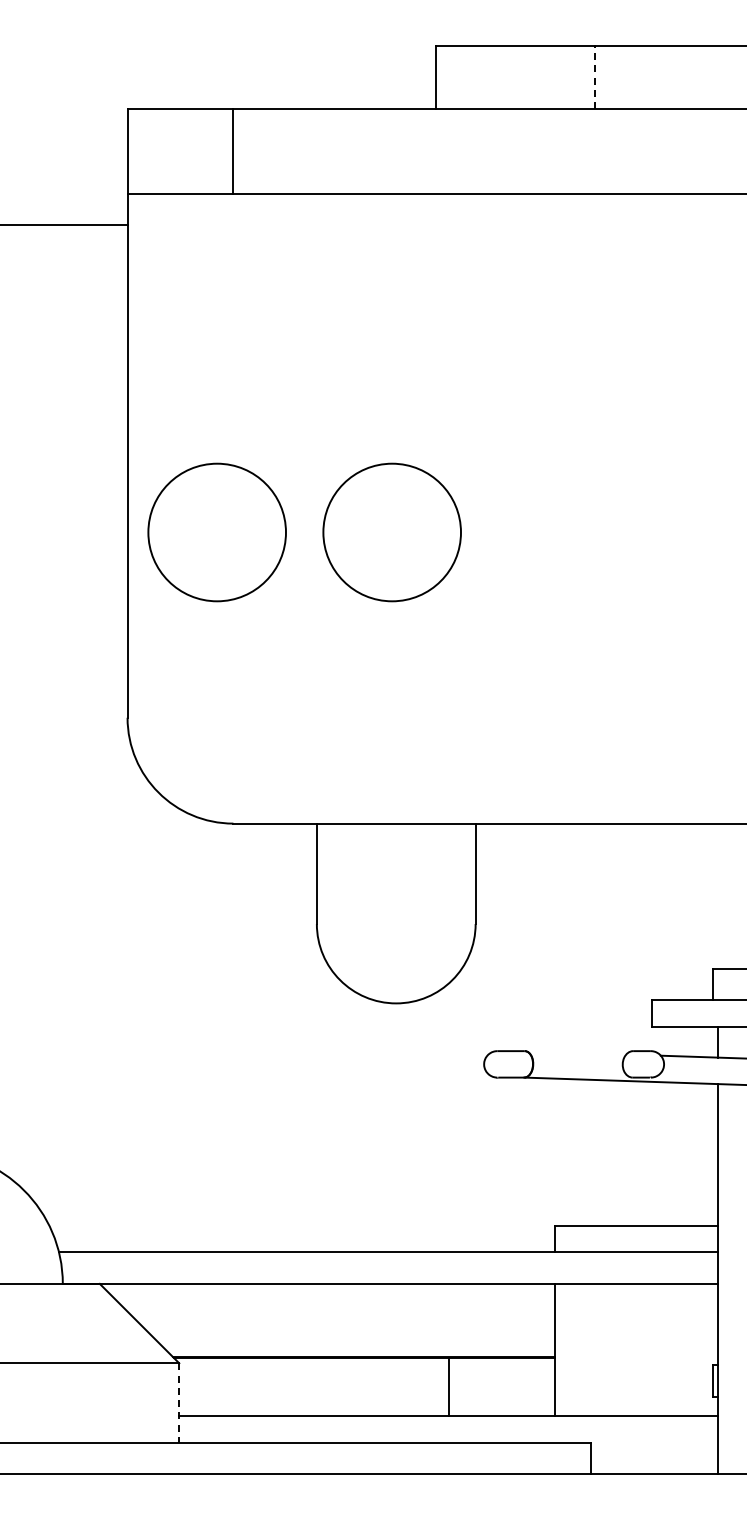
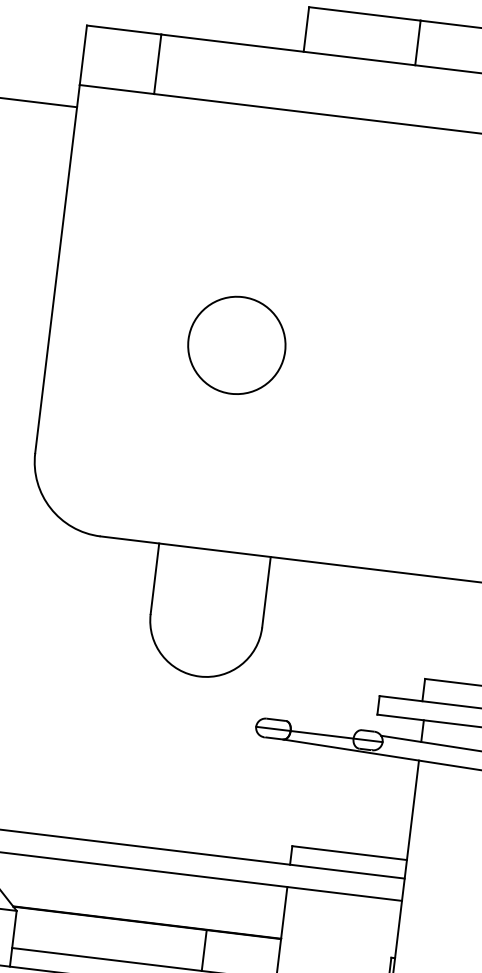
line: (594, 77) -> (417, 43), dashed -> solid
circle: (216, 532) -> (113, 330), removed
line: (574, 1064) -> (319, 734), added
line: (179, 1403) -> (13, 939), dashed -> solid

